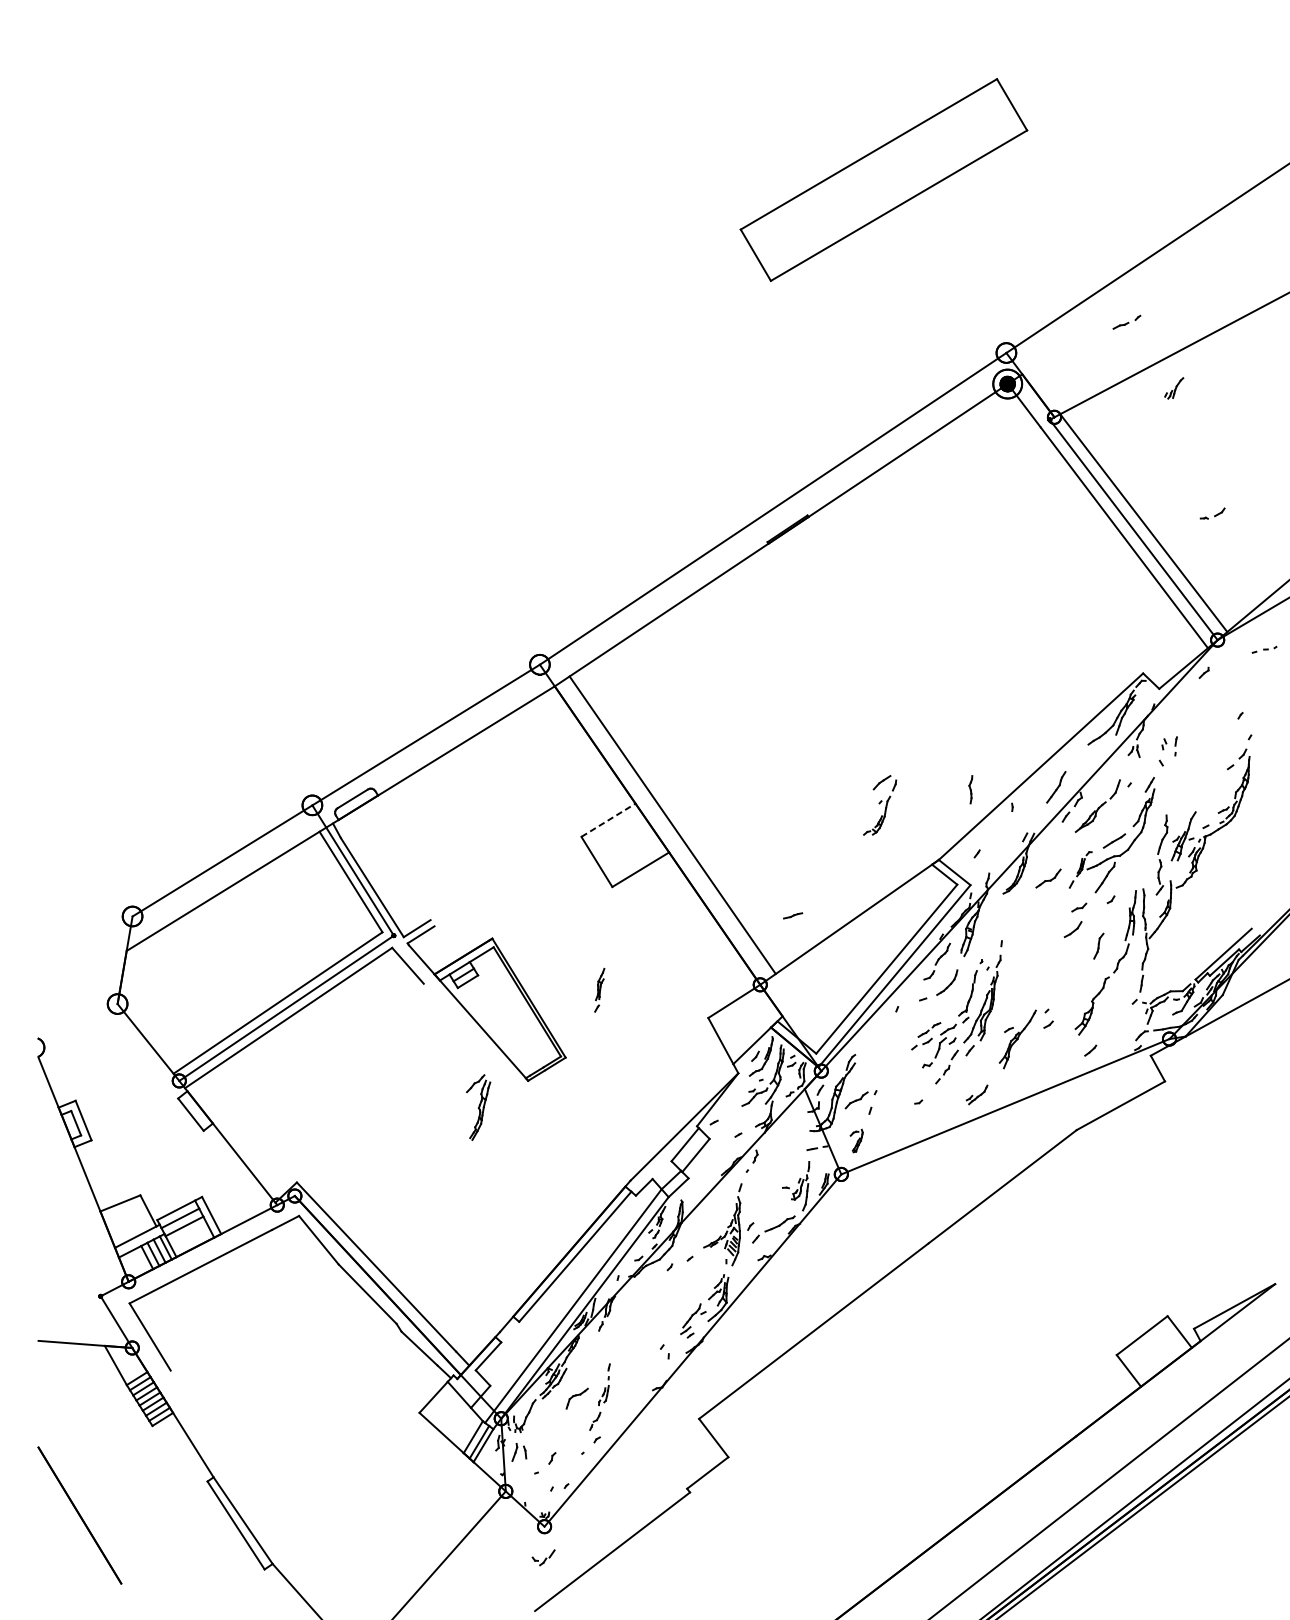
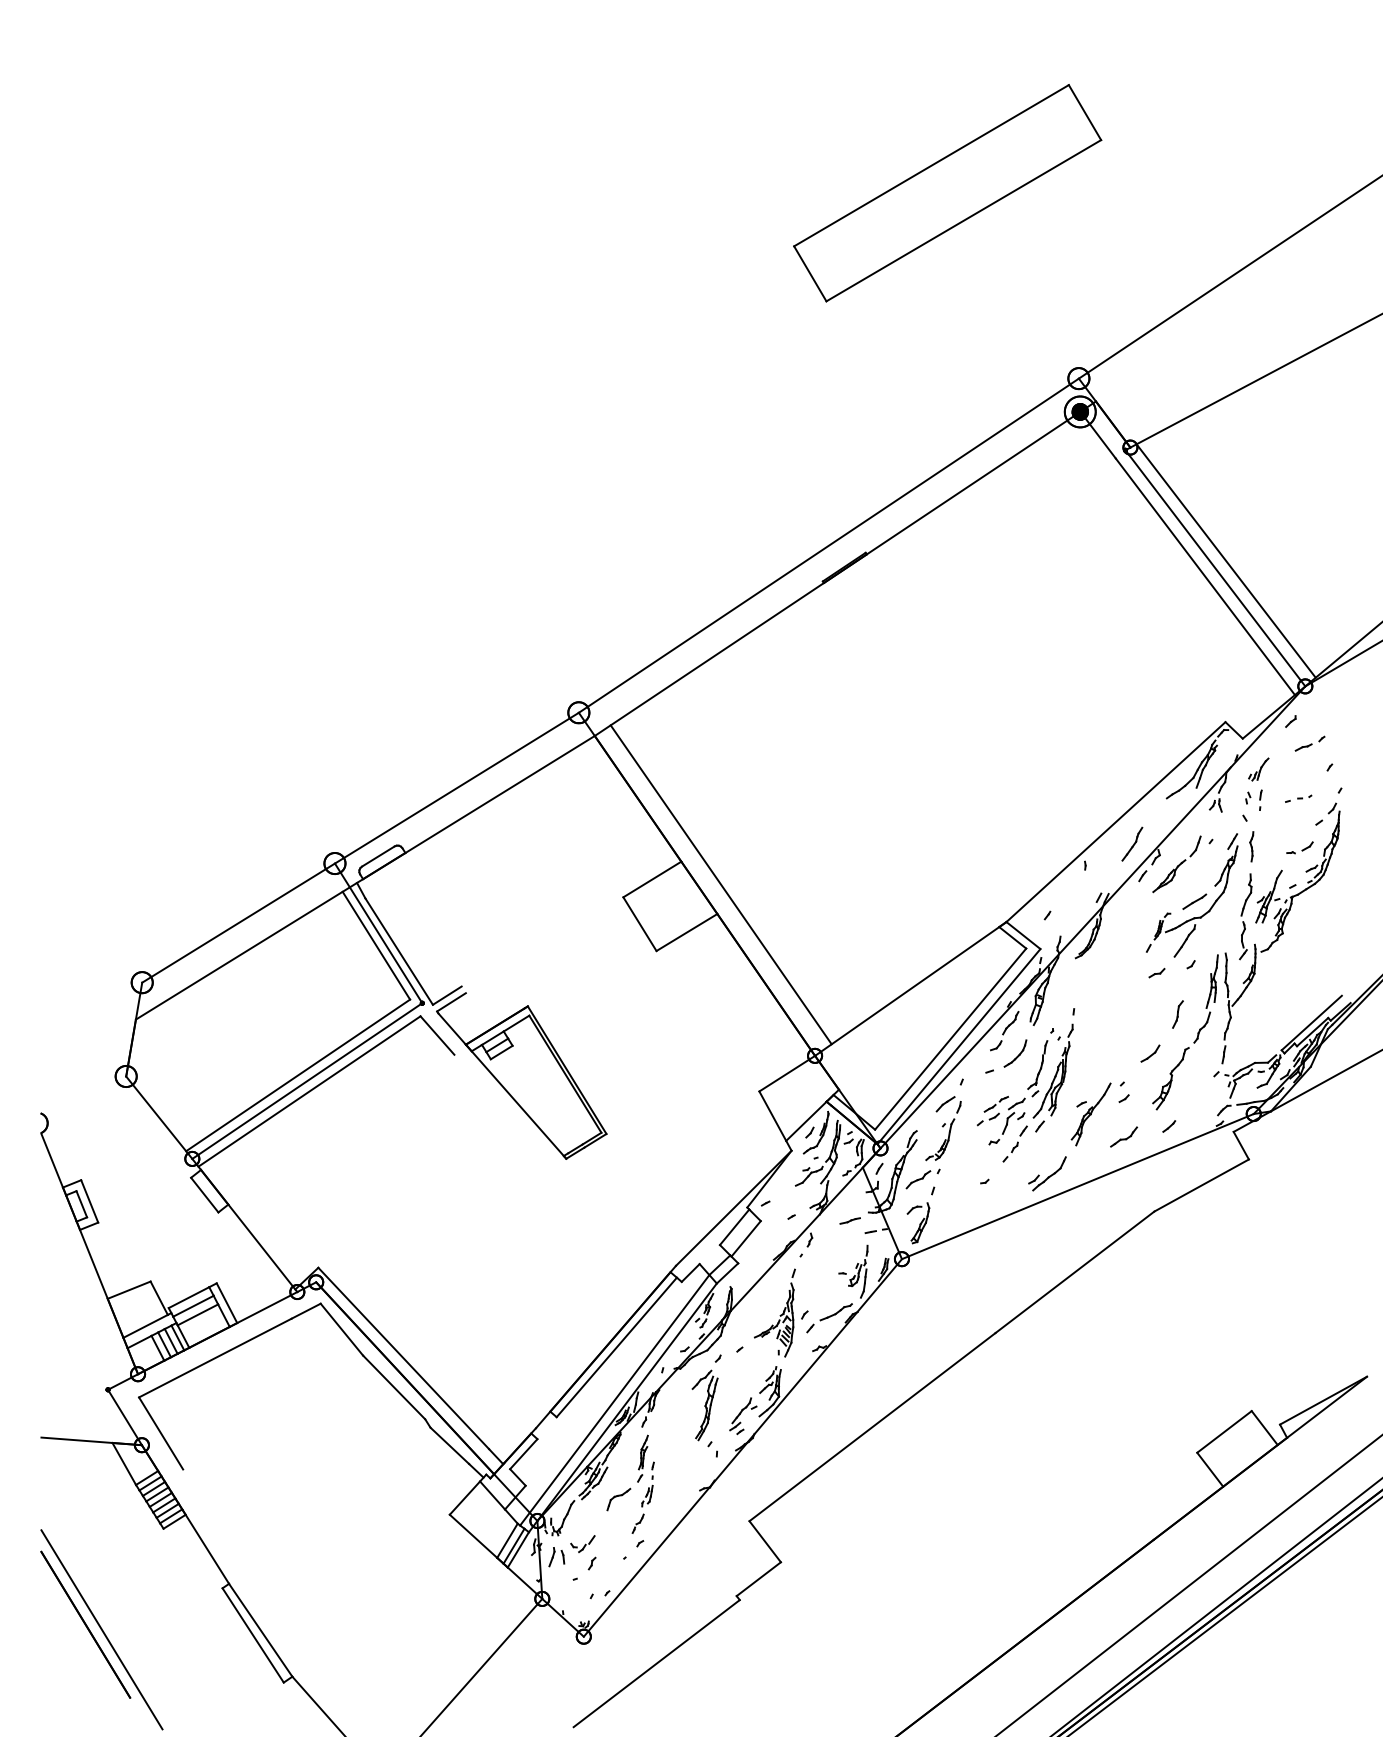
part: (1126, 322) -> (1309, 743), moved
part: (1173, 388) -> (1258, 769), moved
part: (1212, 513) -> (1299, 847), moved
part: (1264, 649) -> (1298, 798), moved
part: (970, 789) -> (1251, 846), moved
part: (880, 805) -> (943, 1128), moved
line: (608, 820) -> (652, 879), dashed -> solid
part: (1048, 878) -> (1124, 1136), moved
line: (792, 915) -> (849, 1220), moved
part: (1073, 929) -> (1150, 1053), moved
part: (599, 990) -> (642, 1458), moved
part: (977, 1094) -> (1047, 1173), size x1.67
part: (478, 1107) -> (704, 1405), moved
part: (856, 1141) -> (918, 1223), size x1.67
line: (94, 1519) -> (101, 1629), added
part: (543, 1557) -> (582, 1543), moved

